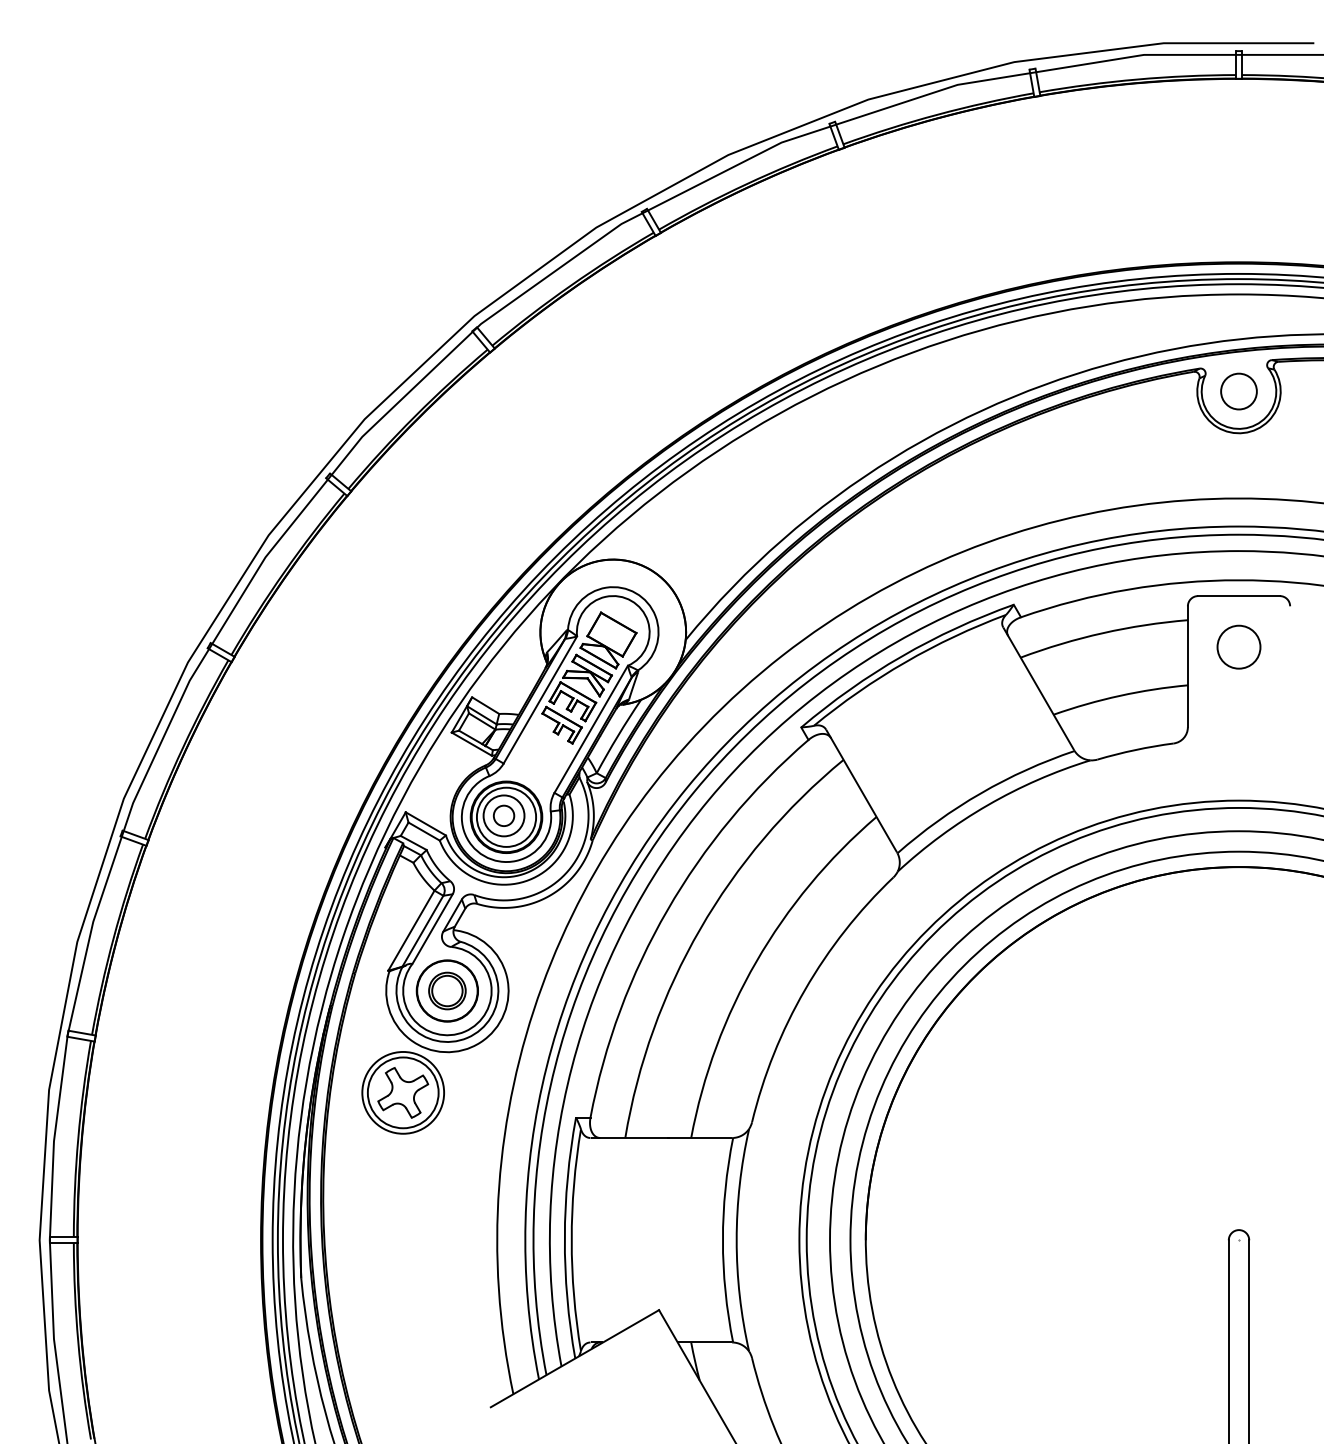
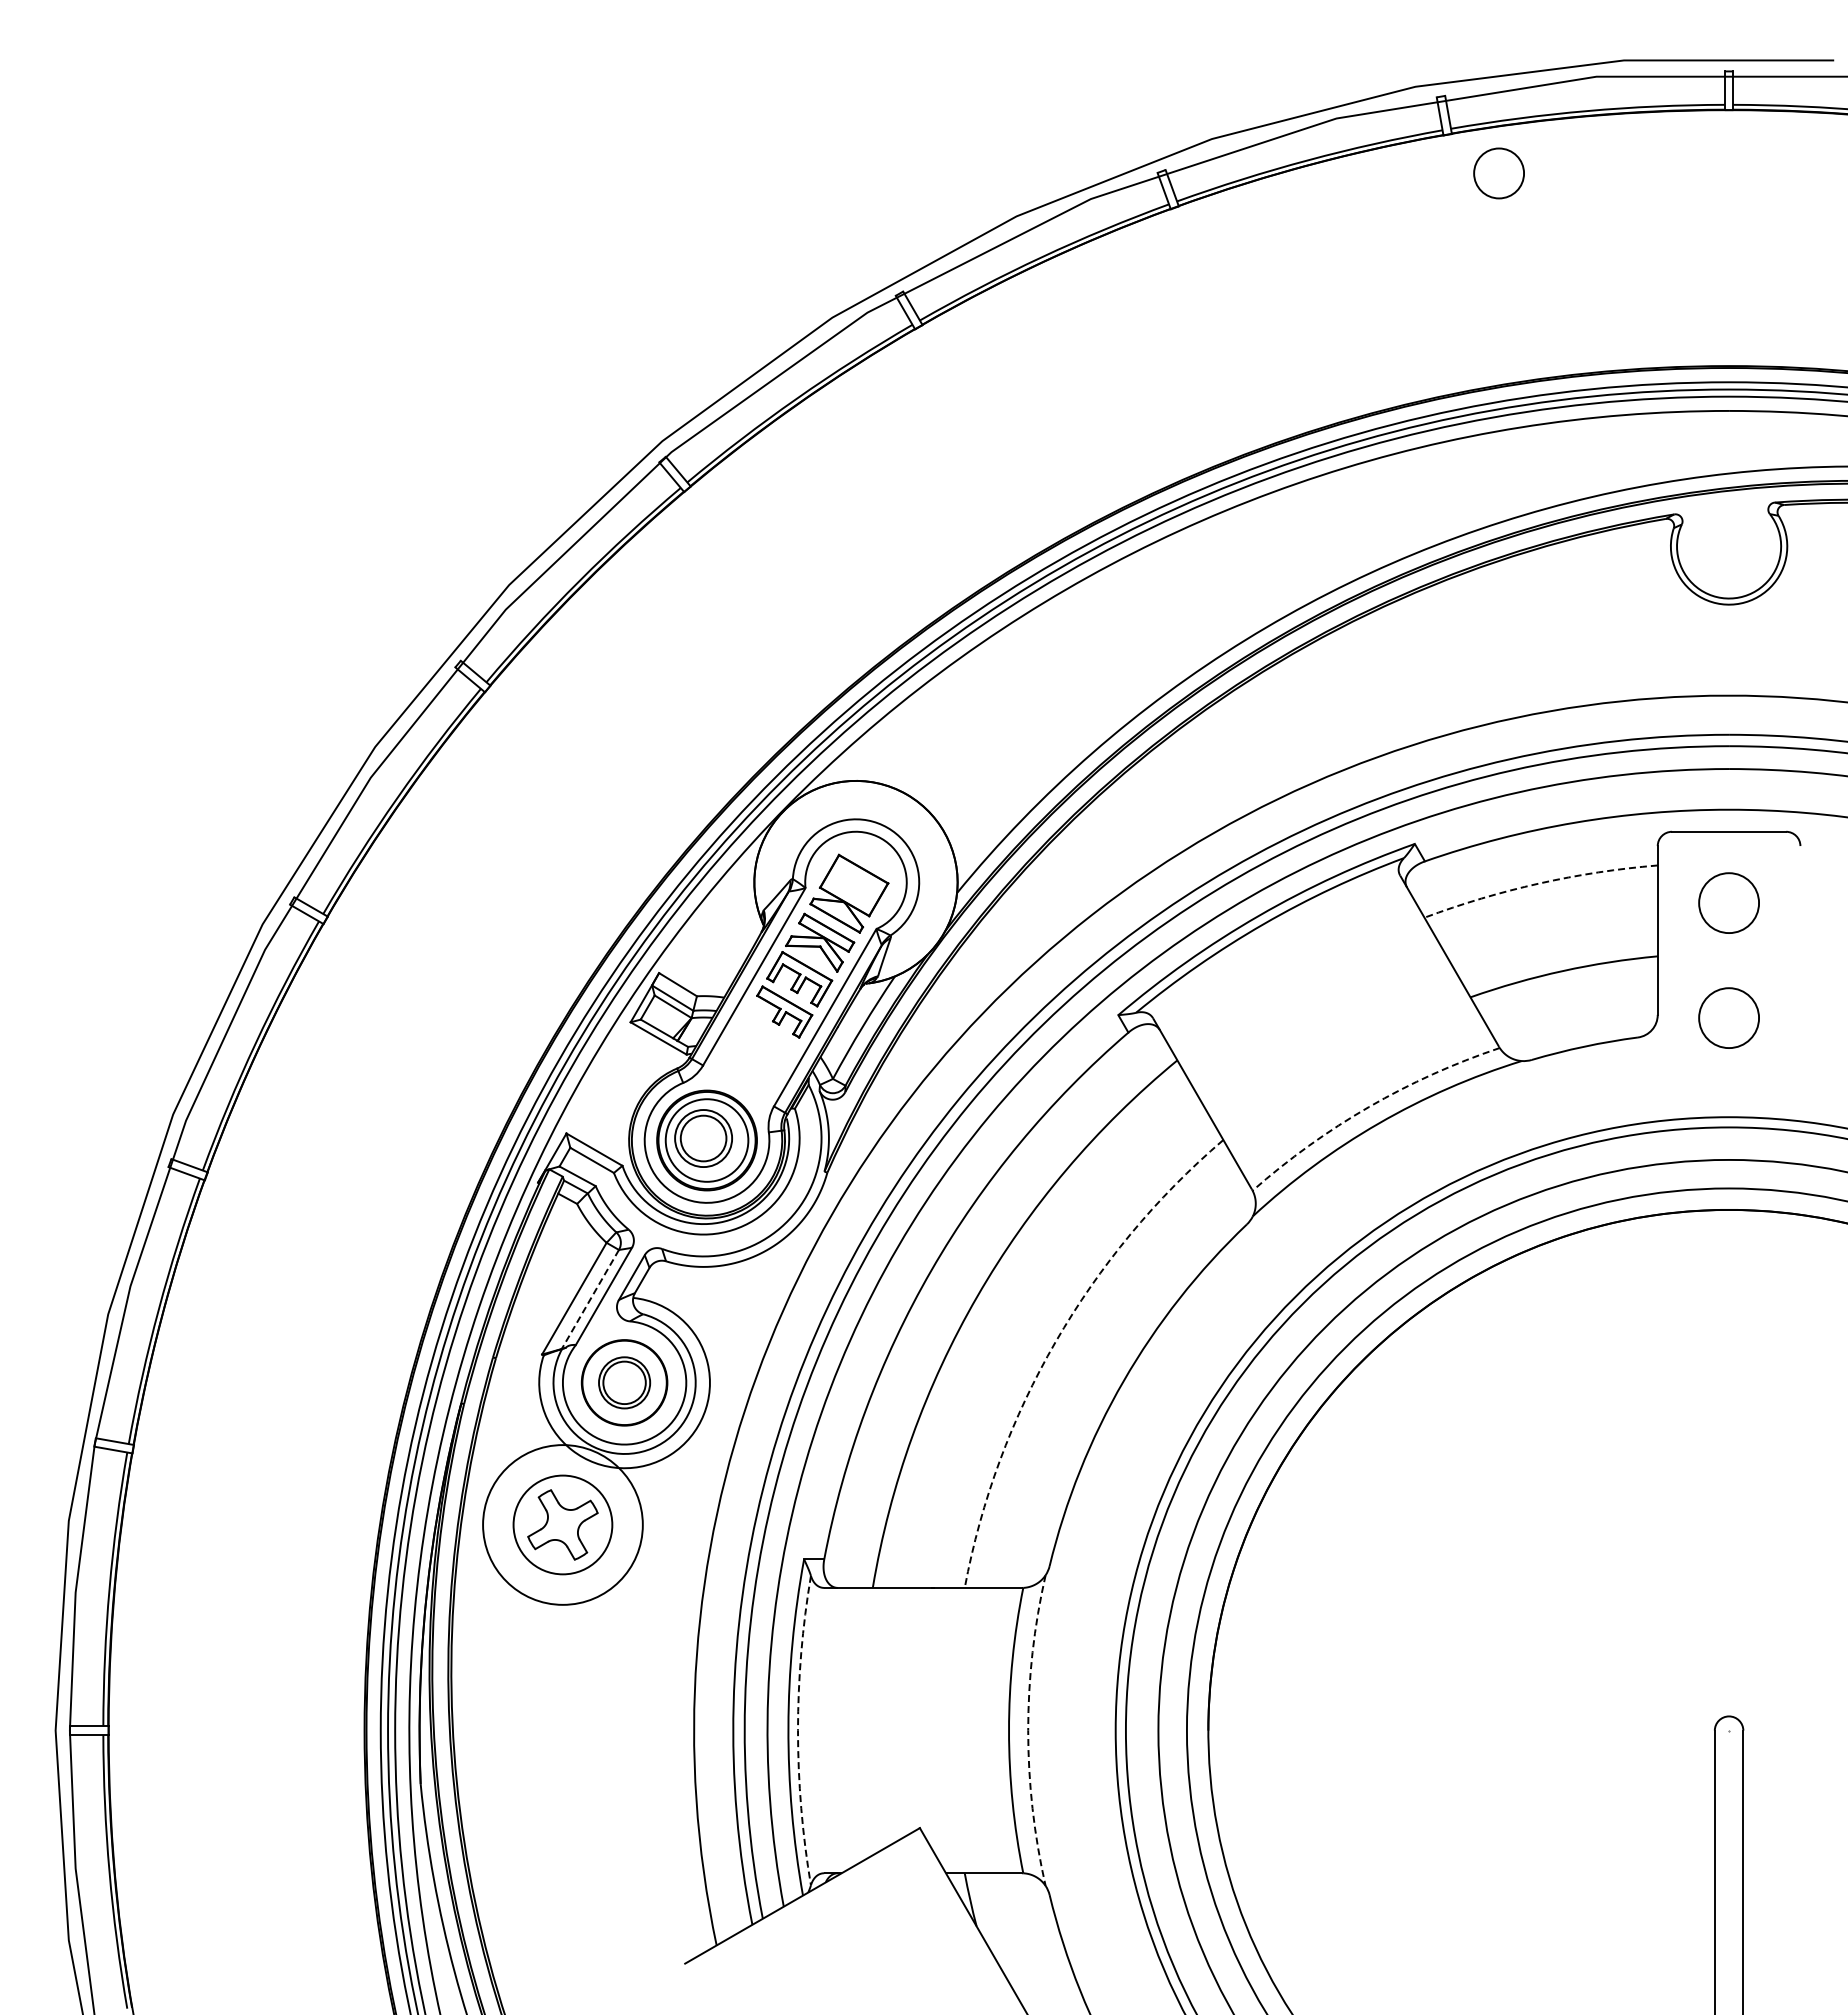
circle: (1238, 391) -> (1498, 173), moved
arc: (1103, 633) -> (1539, 883), solid -> dashed
circle: (1238, 729) -> (1728, 1017), added
arc: (981, 793) -> (1369, 1107), solid -> dashed
circle: (503, 815) -> (703, 1138), size x1.6
line: (422, 931) -> (590, 1299), solid -> dashed
arc: (756, 961) -> (1055, 1341), solid -> dashed
circle: (402, 1092) -> (562, 1524), size x1.4
arc: (572, 1240) -> (798, 1730), solid -> dashed
arc: (736, 1240) -> (1028, 1730), solid -> dashed

